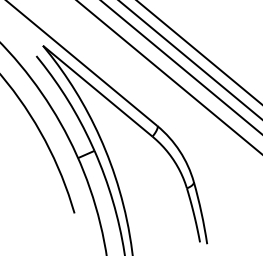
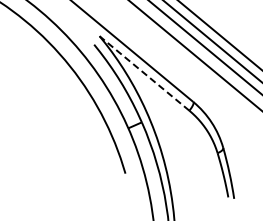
line: (97, 91) -> (144, 73), solid -> dashed

